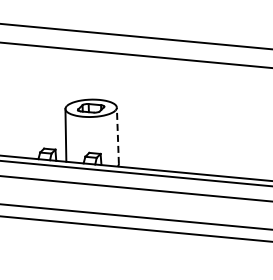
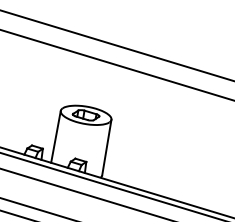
line: (117, 135) -> (106, 147), dashed -> solid

